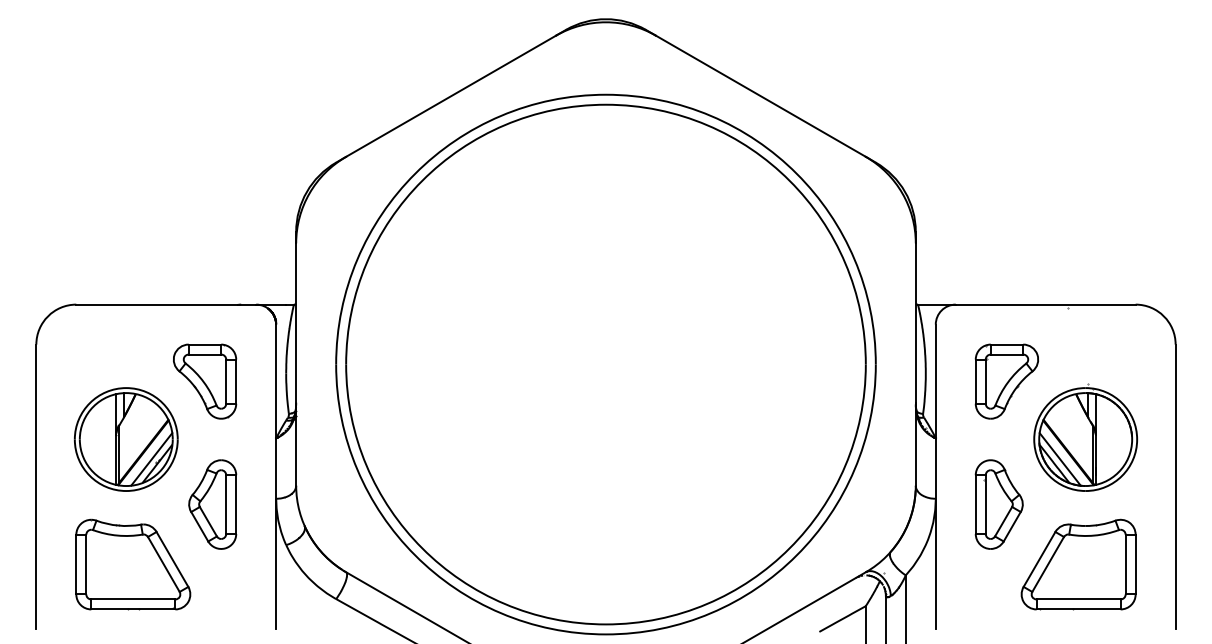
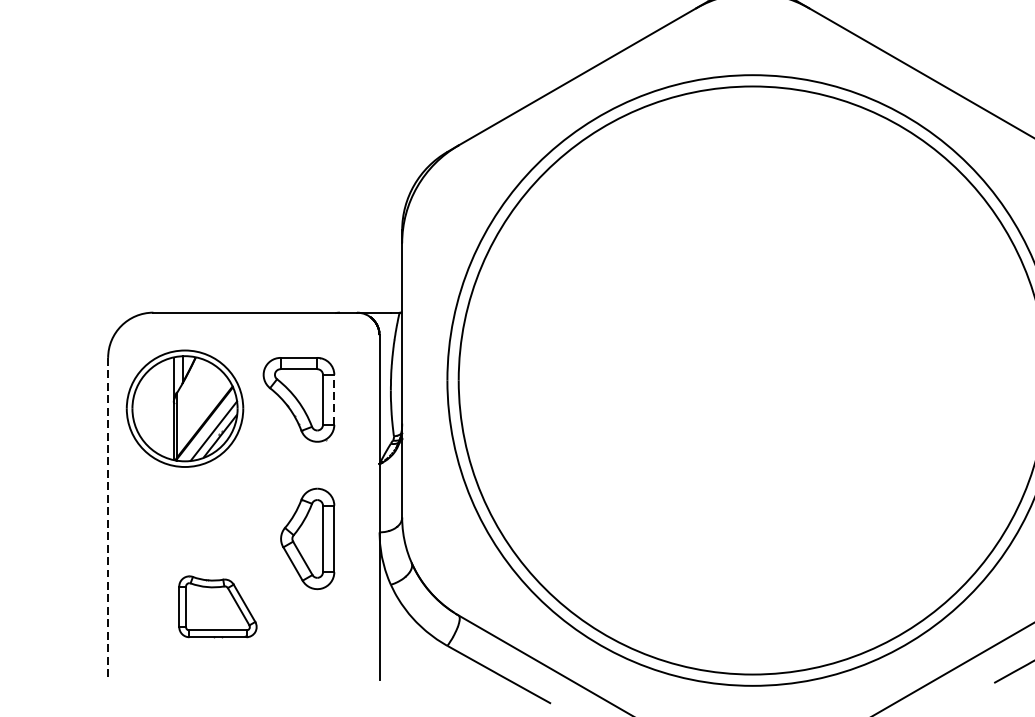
line: (236, 381) -> (334, 399), solid -> dashed
part: (126, 439) -> (185, 408), moved
line: (36, 487) -> (108, 519), solid -> dashed
part: (133, 564) -> (218, 606), size x0.6

